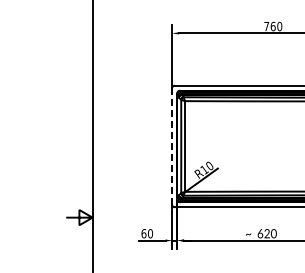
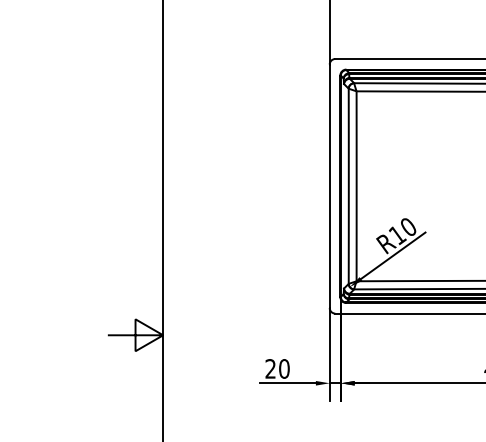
line: (172, 147) -> (330, 188), dashed -> solid
text: (143, 233) -> (269, 368), 60 -> 20

